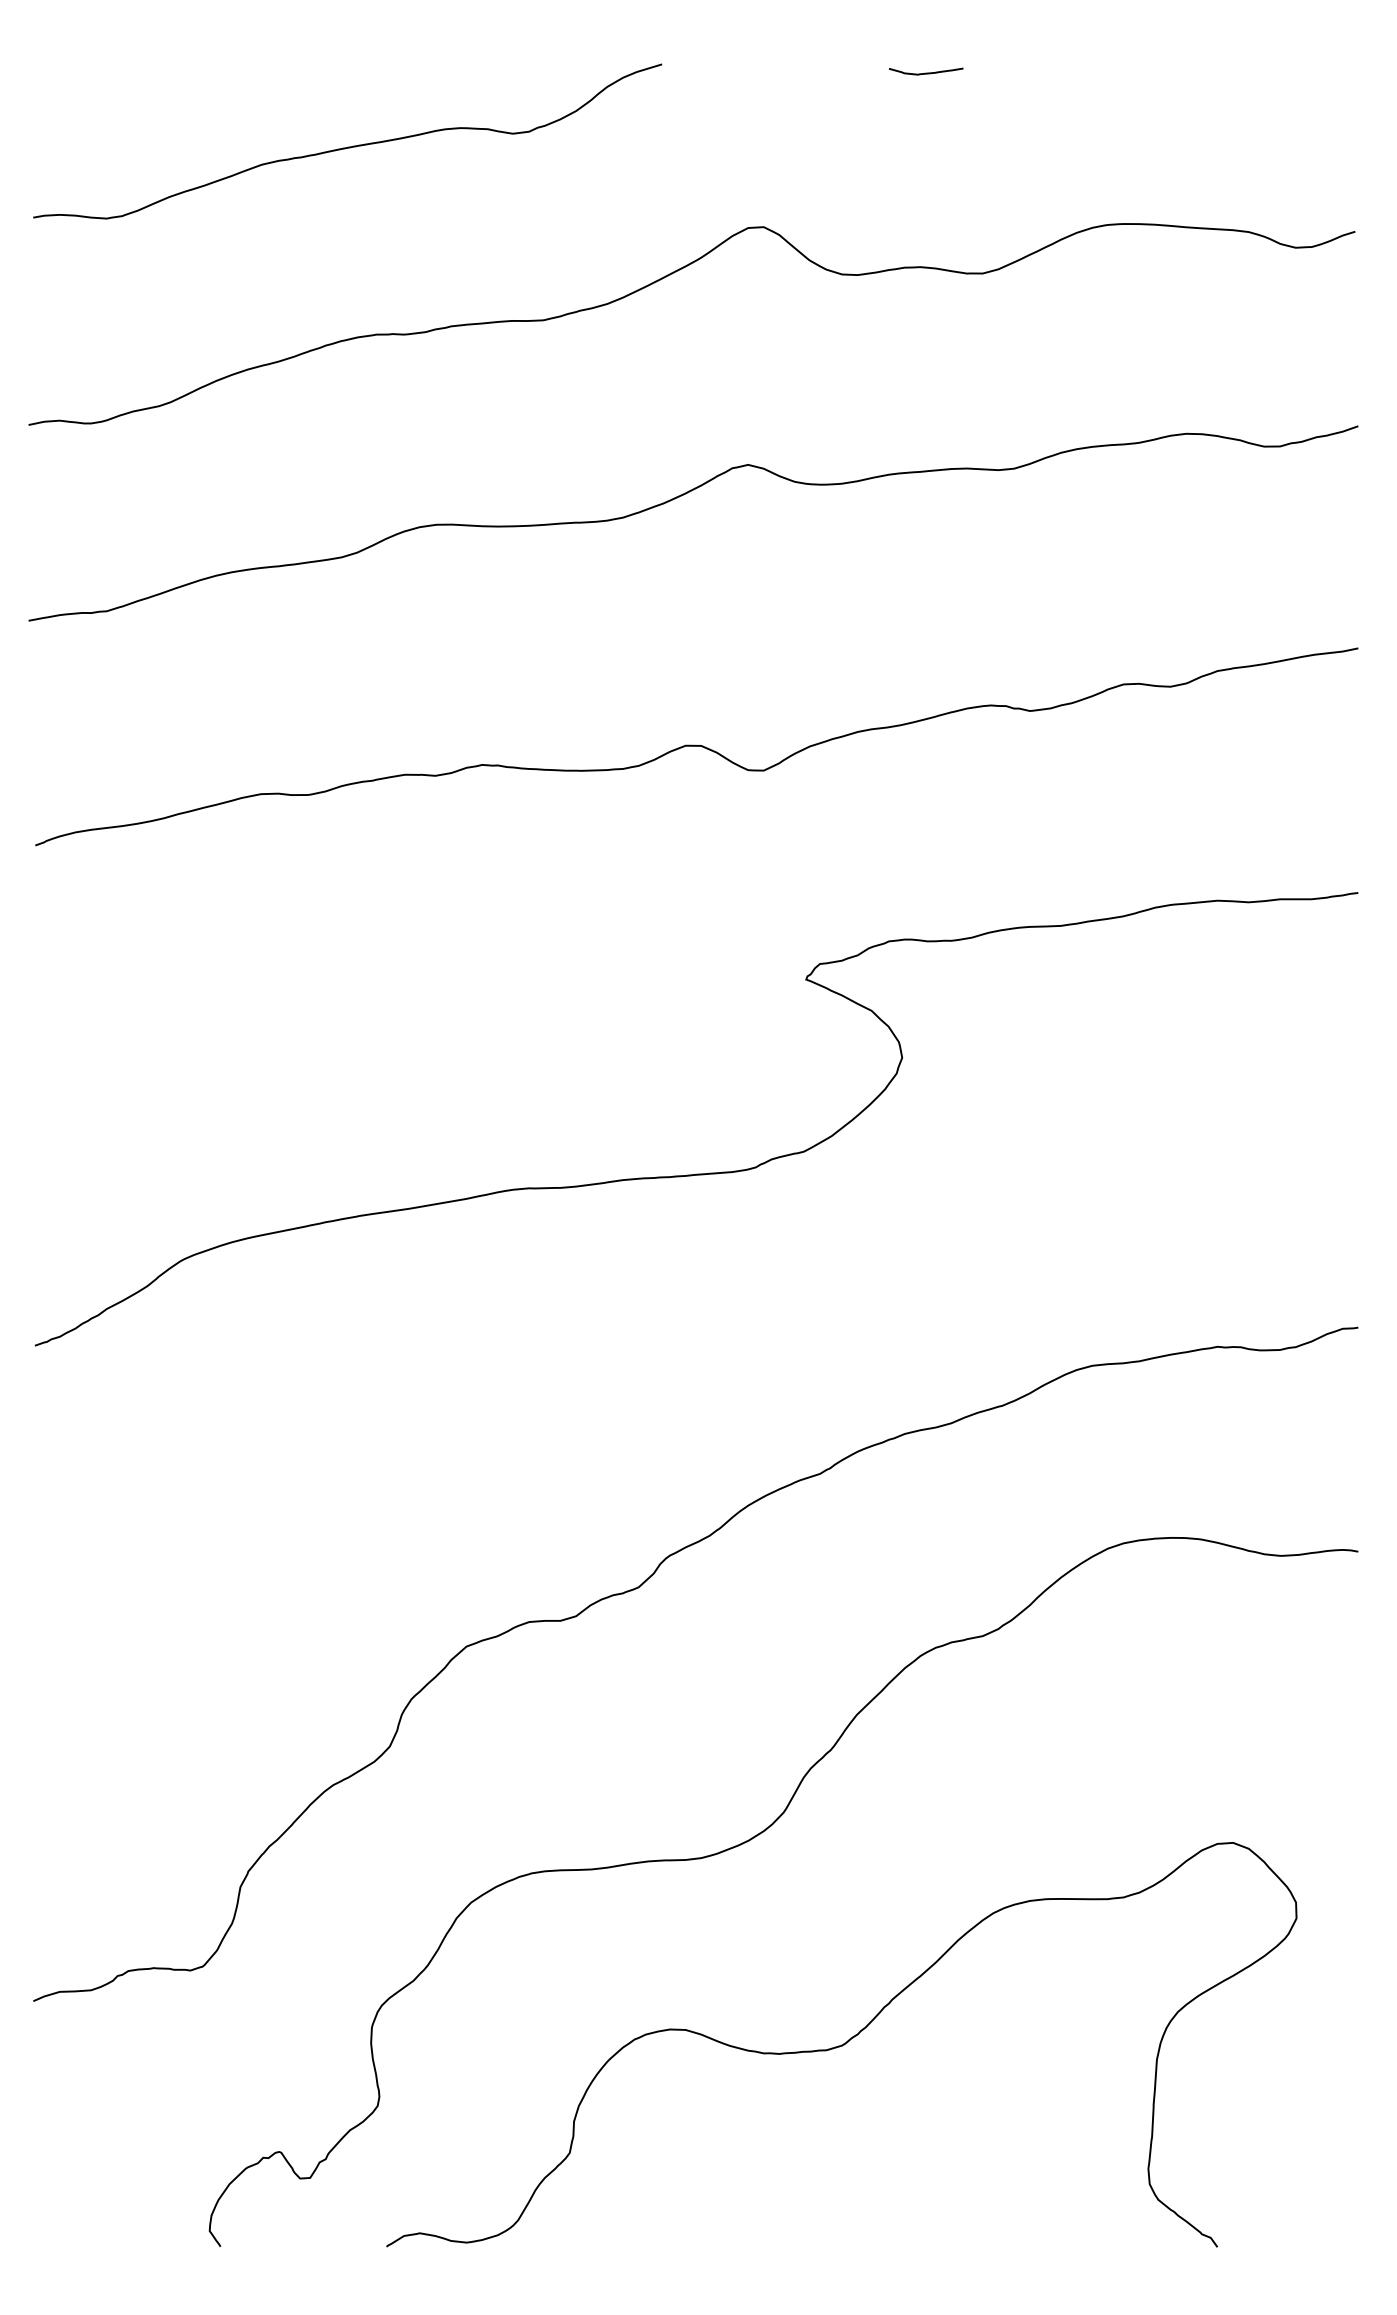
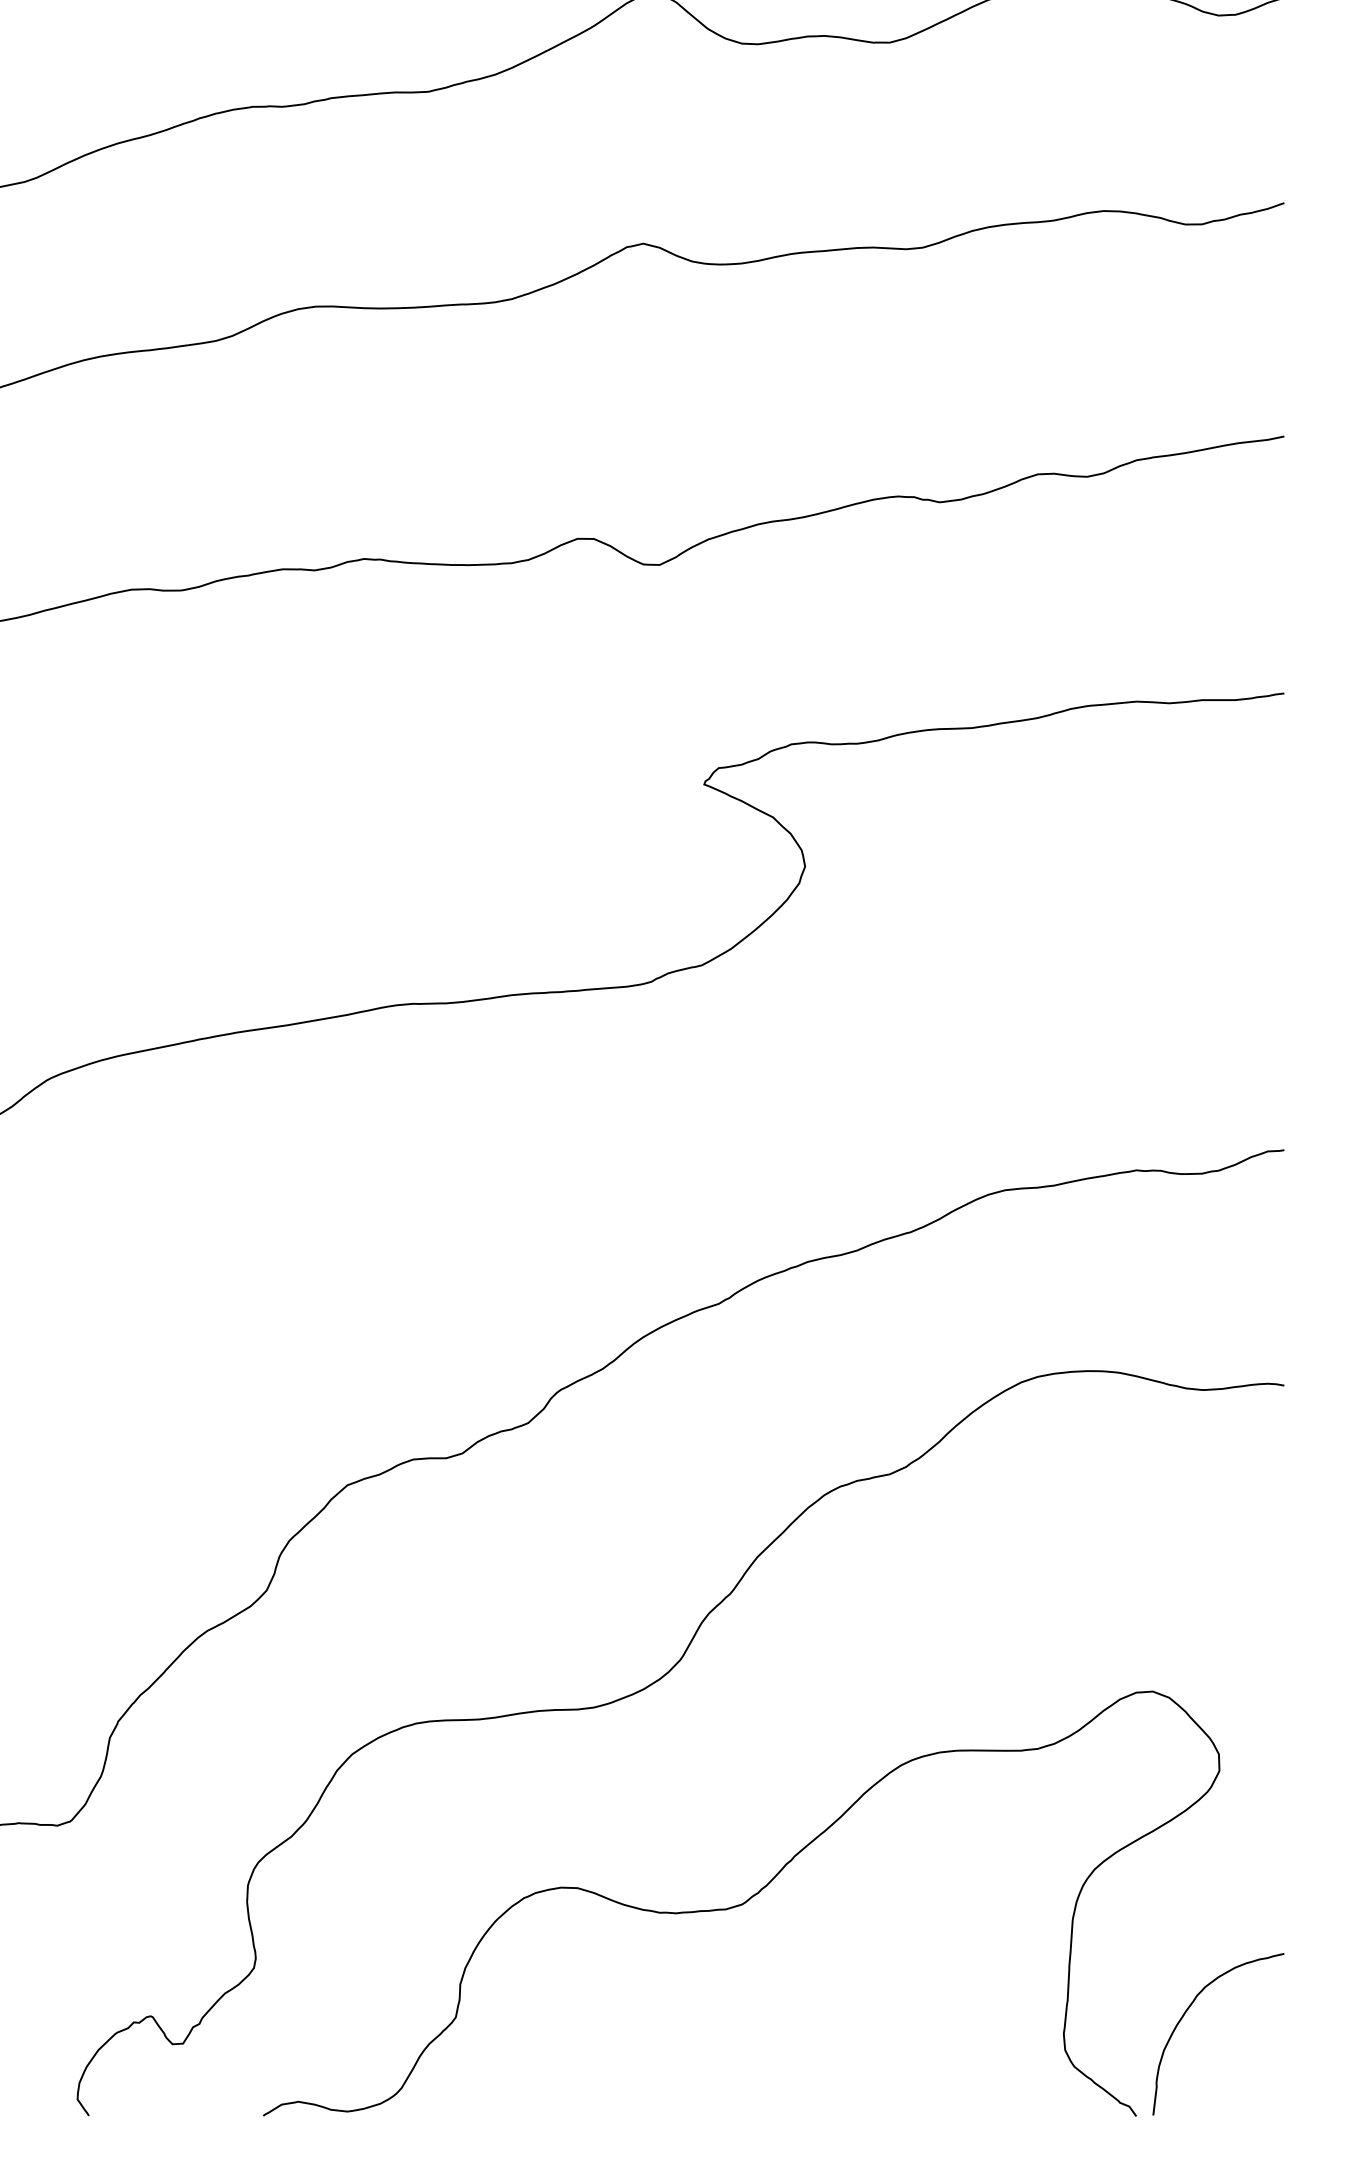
curve: (1267, 2145) -> (1188, 2009), added

